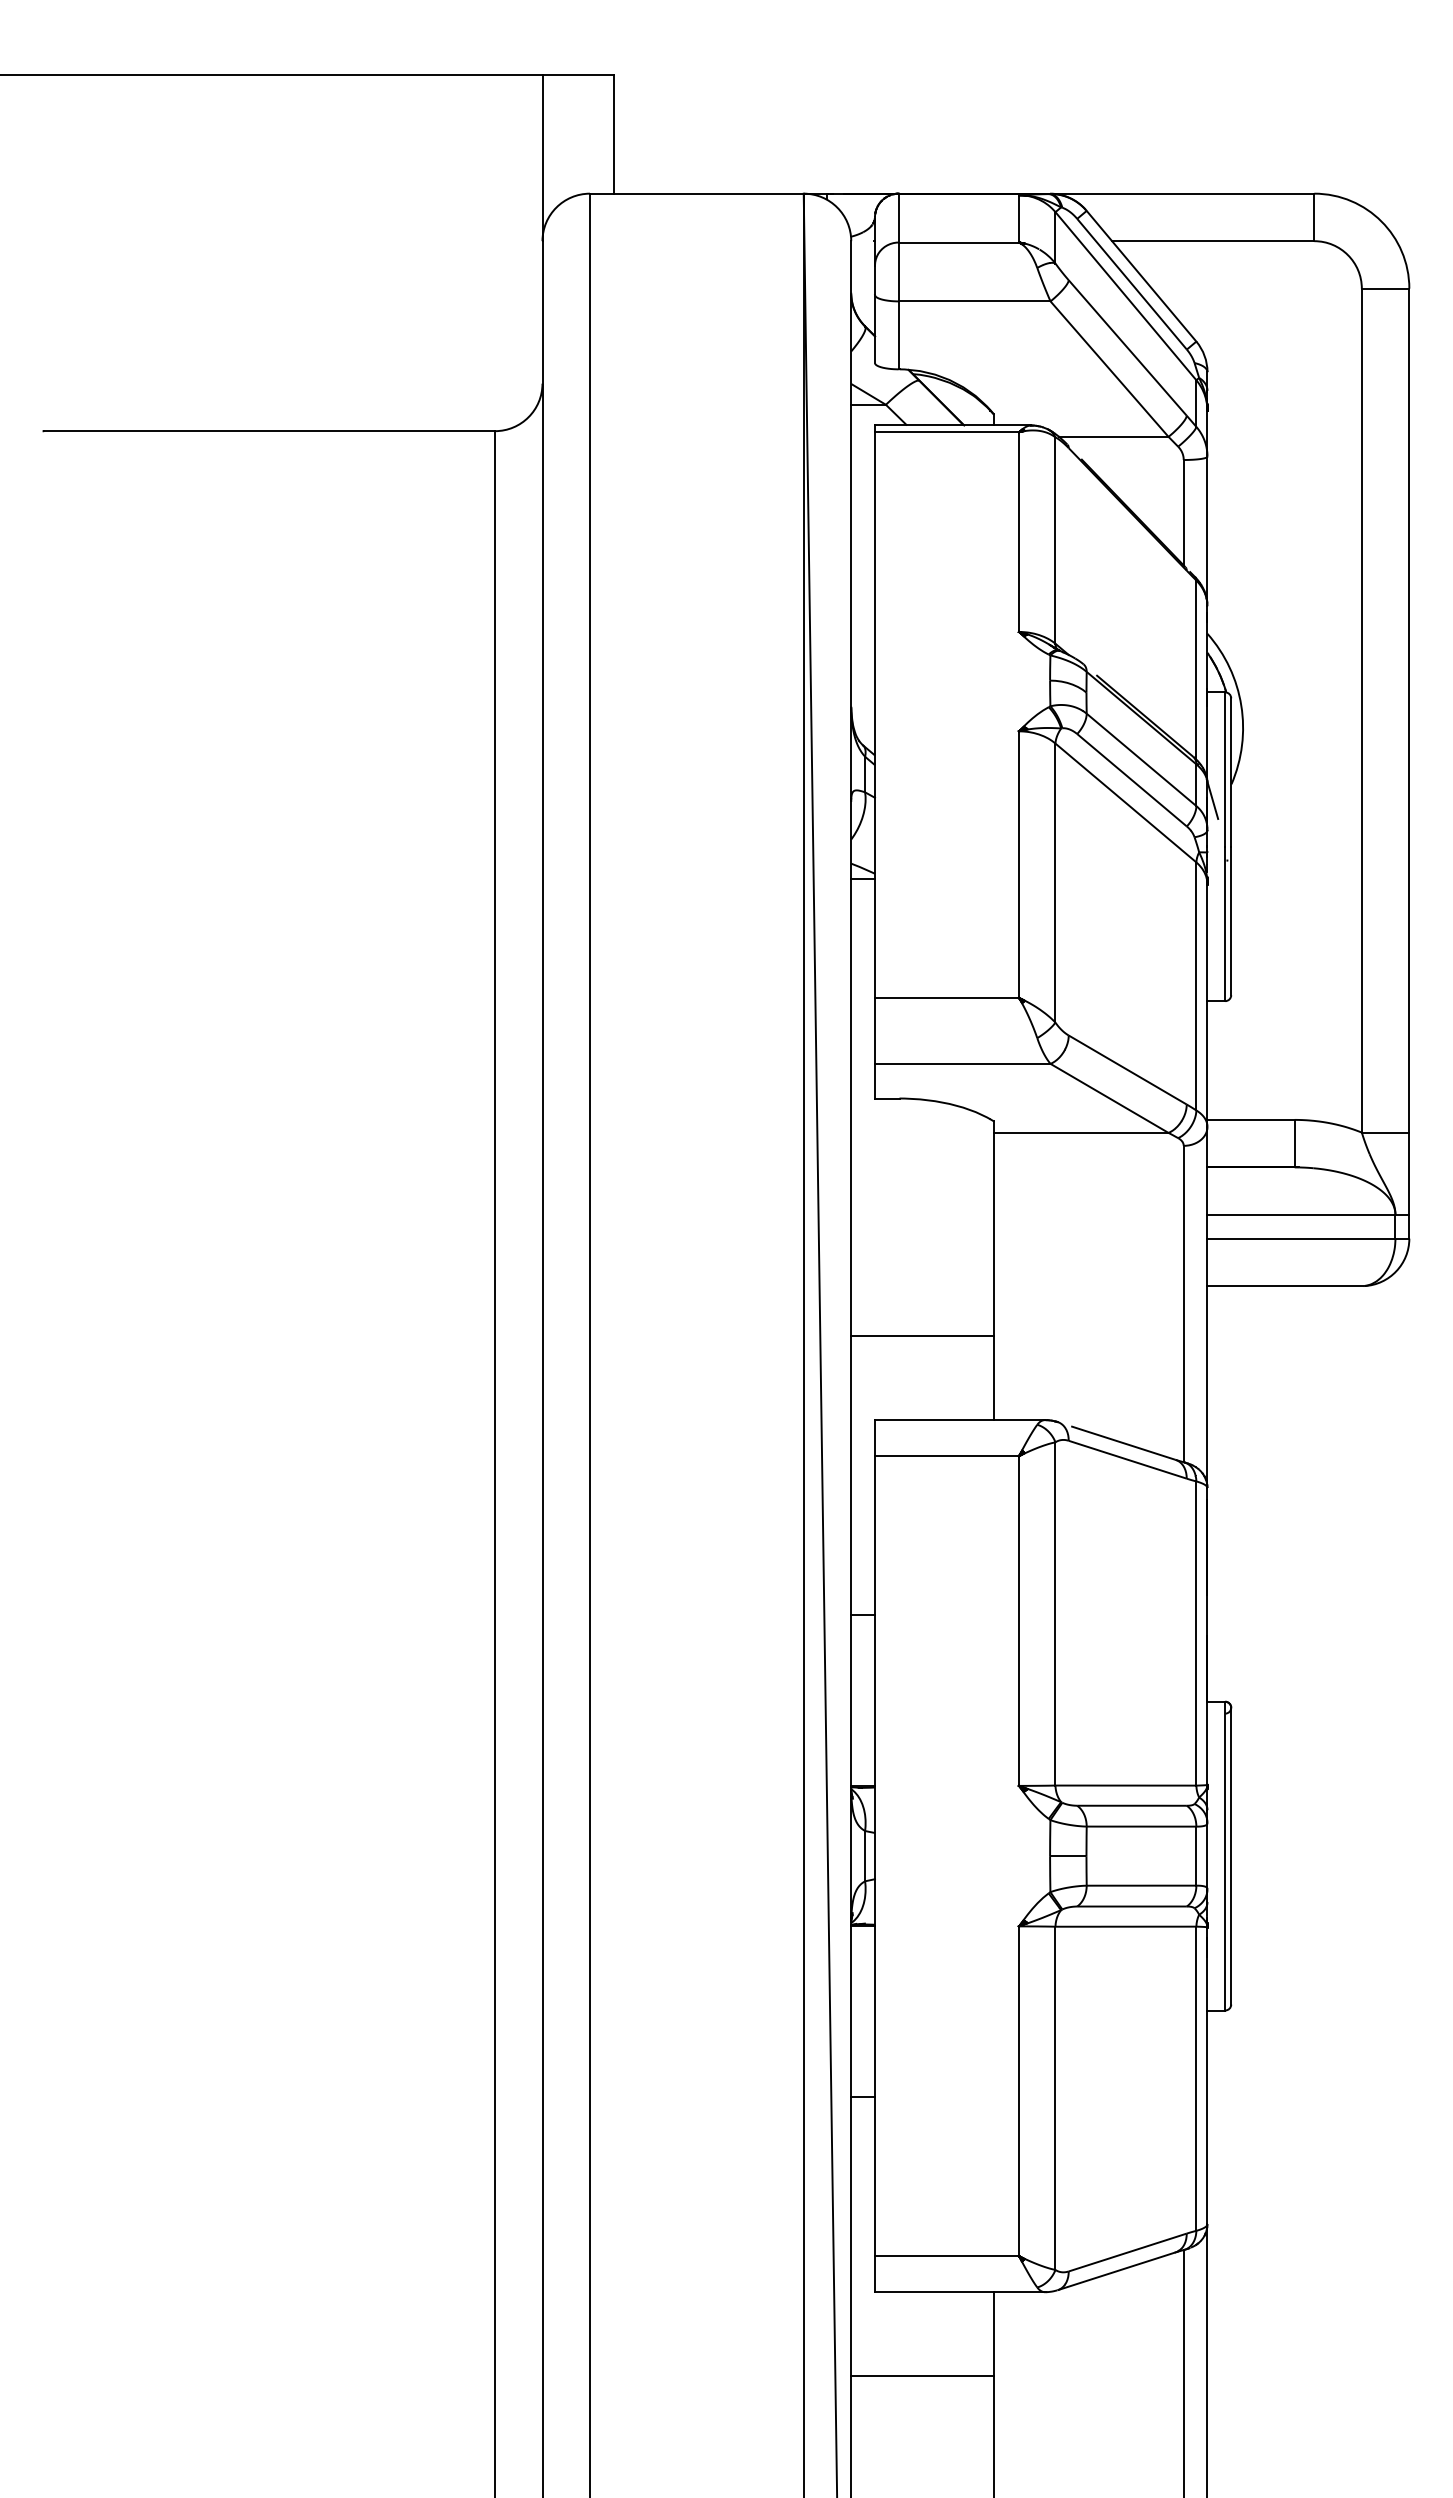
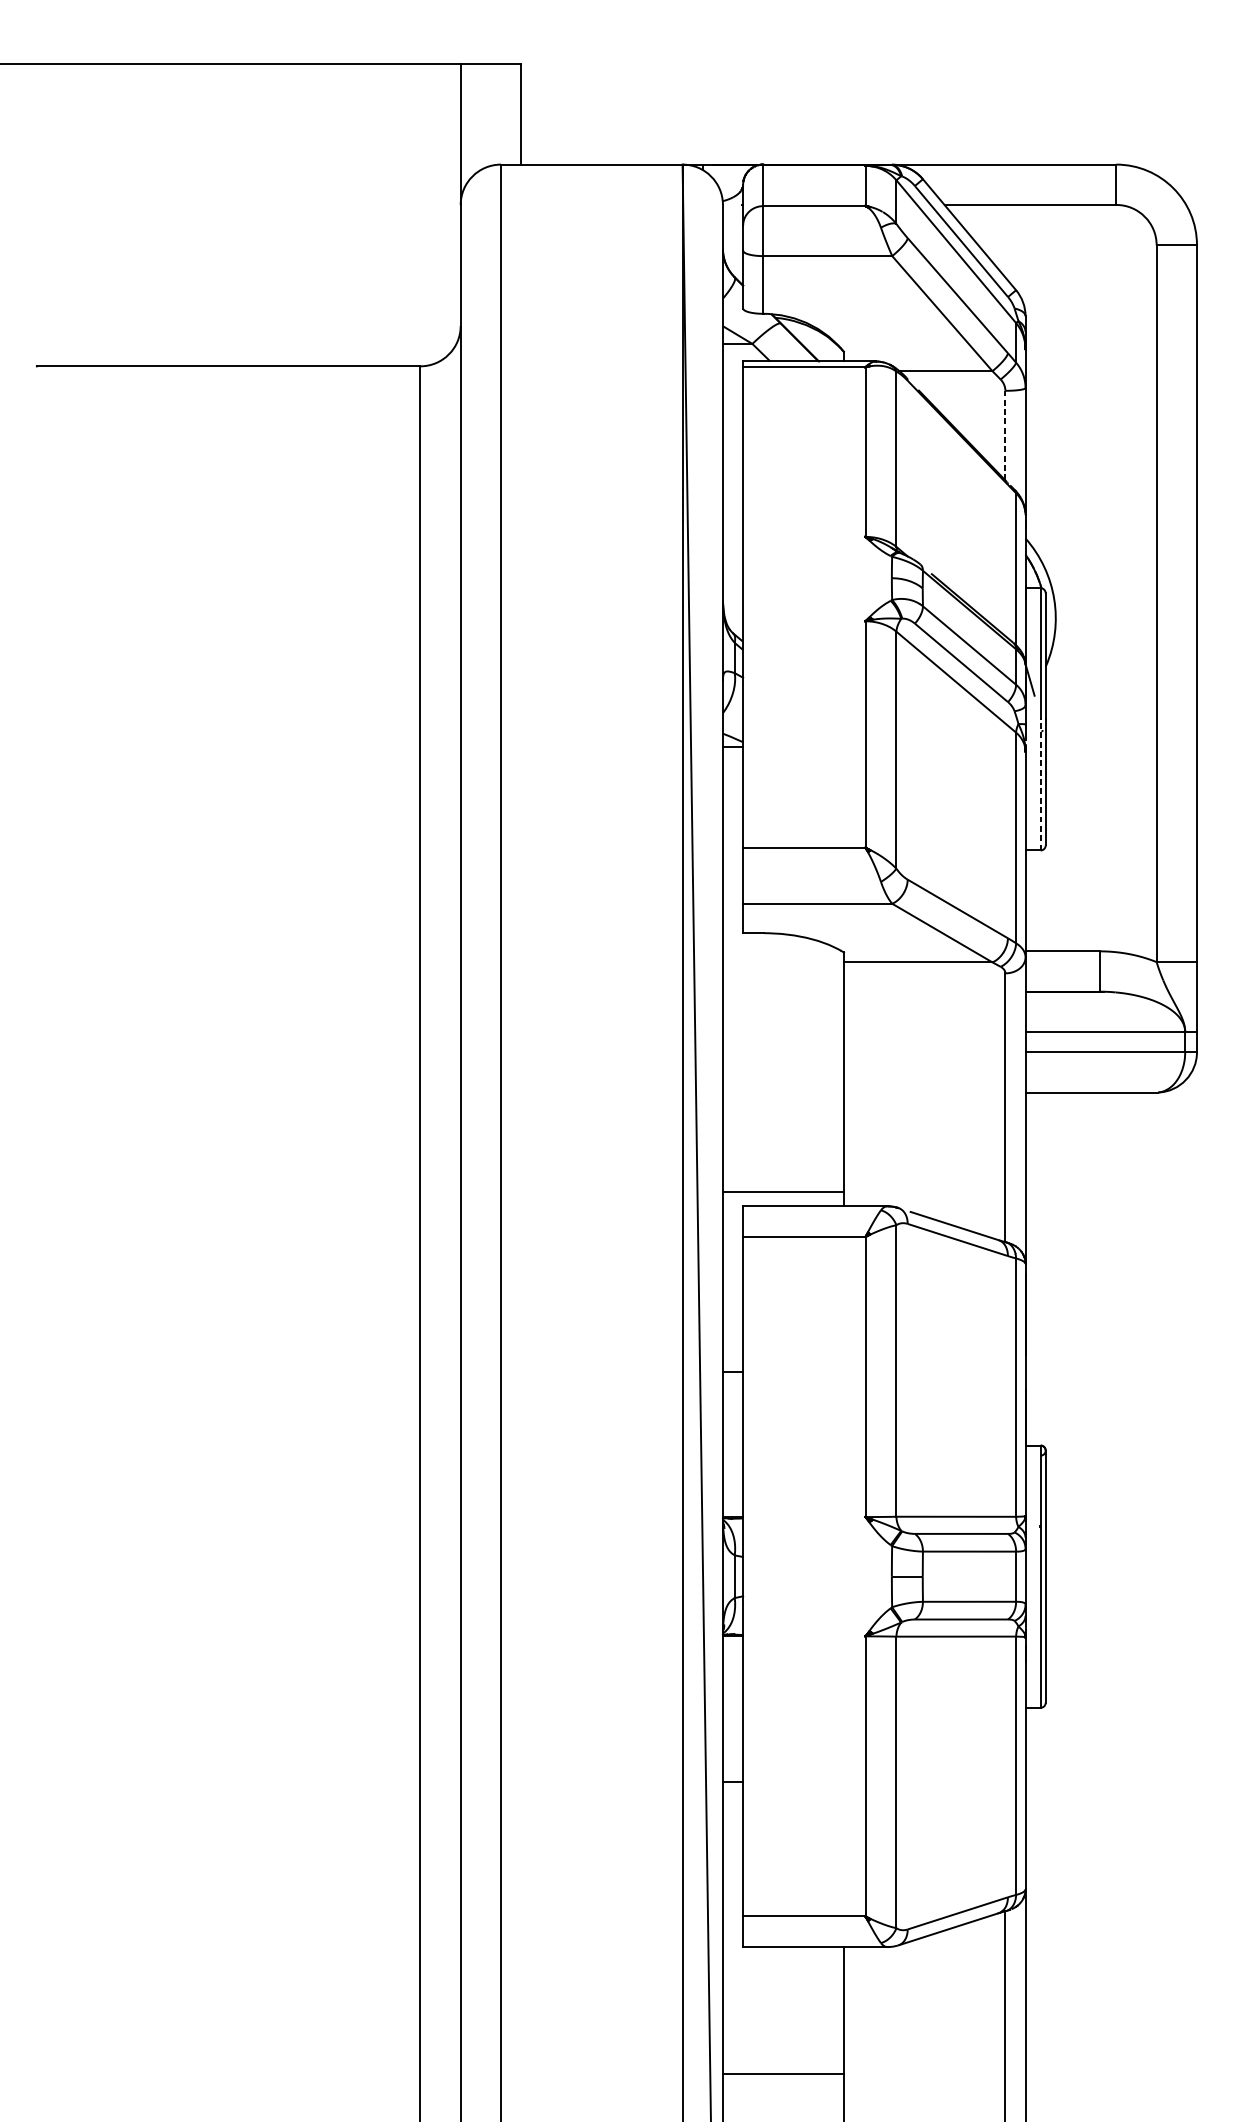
line: (1183, 512) -> (1005, 435), solid -> dashed
line: (1225, 923) -> (1040, 784), solid -> dashed
line: (922, 1335) -> (783, 1191), moved
line: (922, 2376) -> (783, 2073), moved

